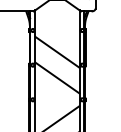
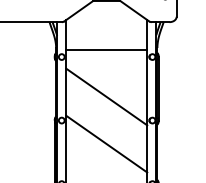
line: (57, 26) -> (106, 49), added

